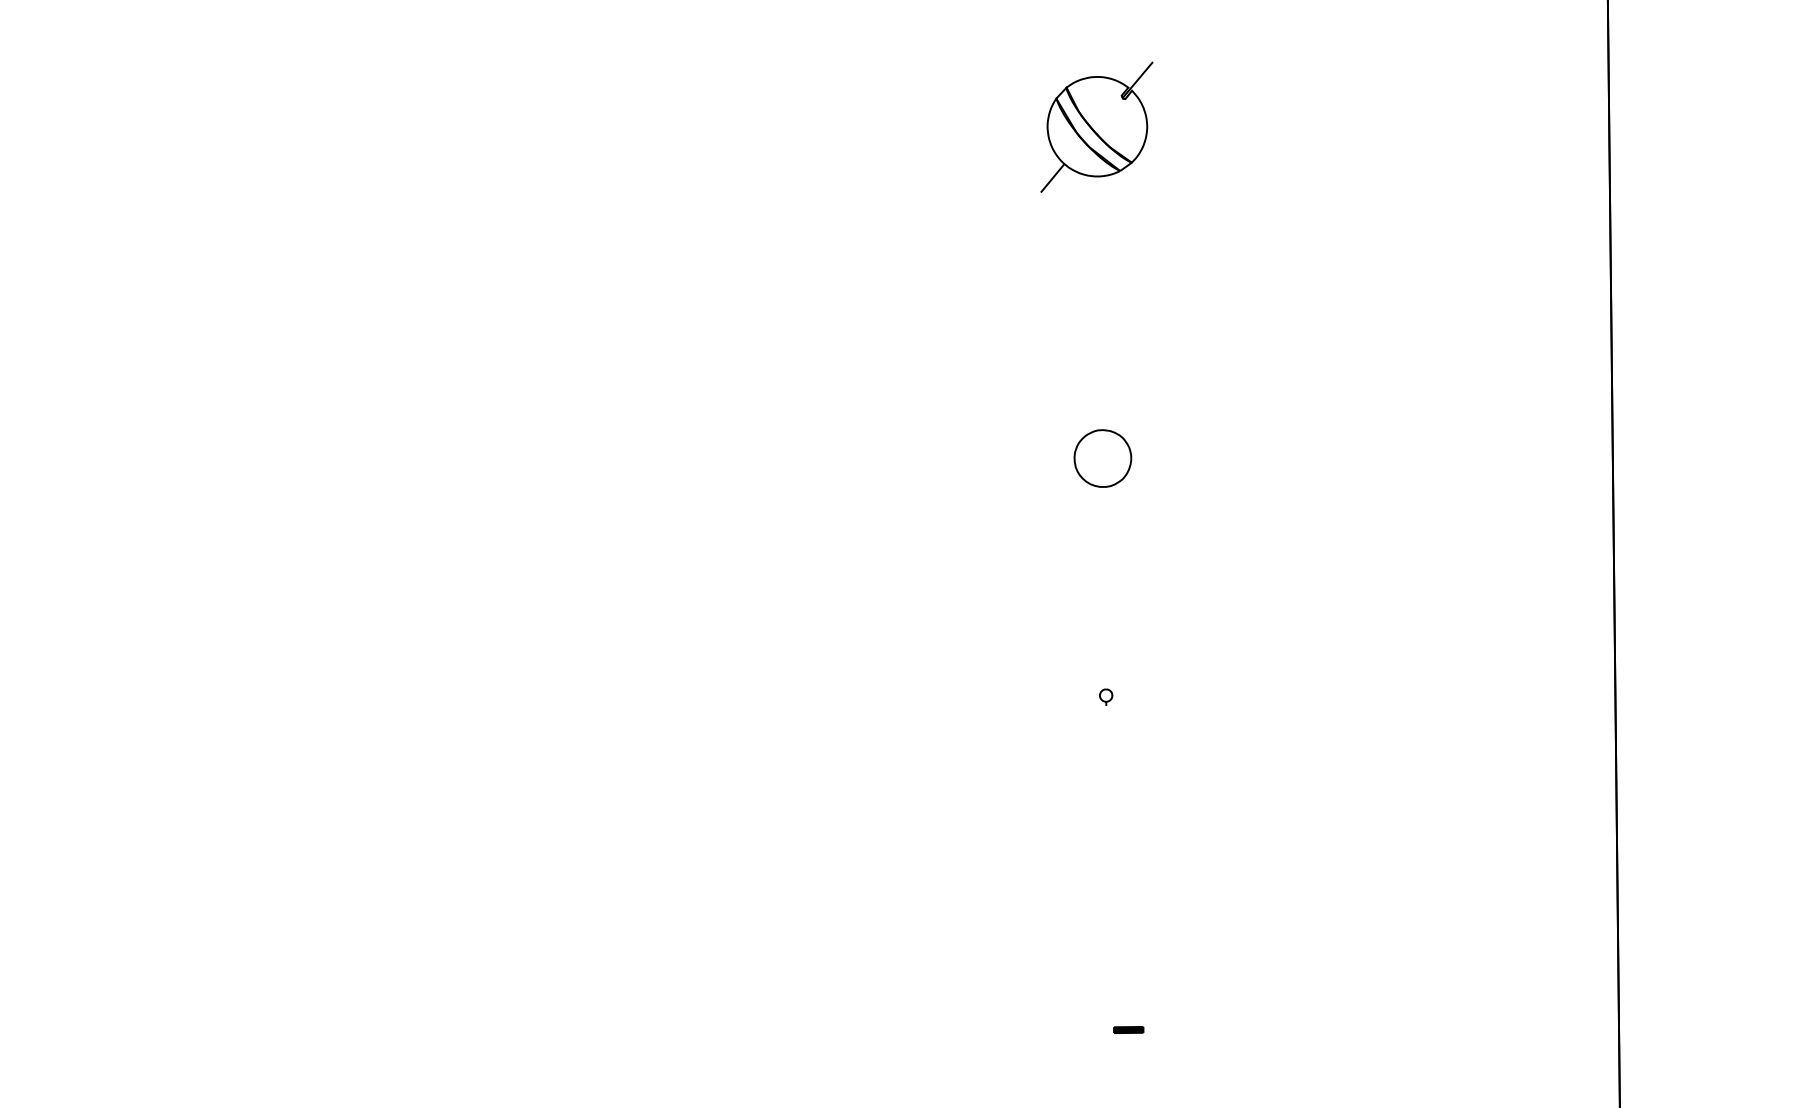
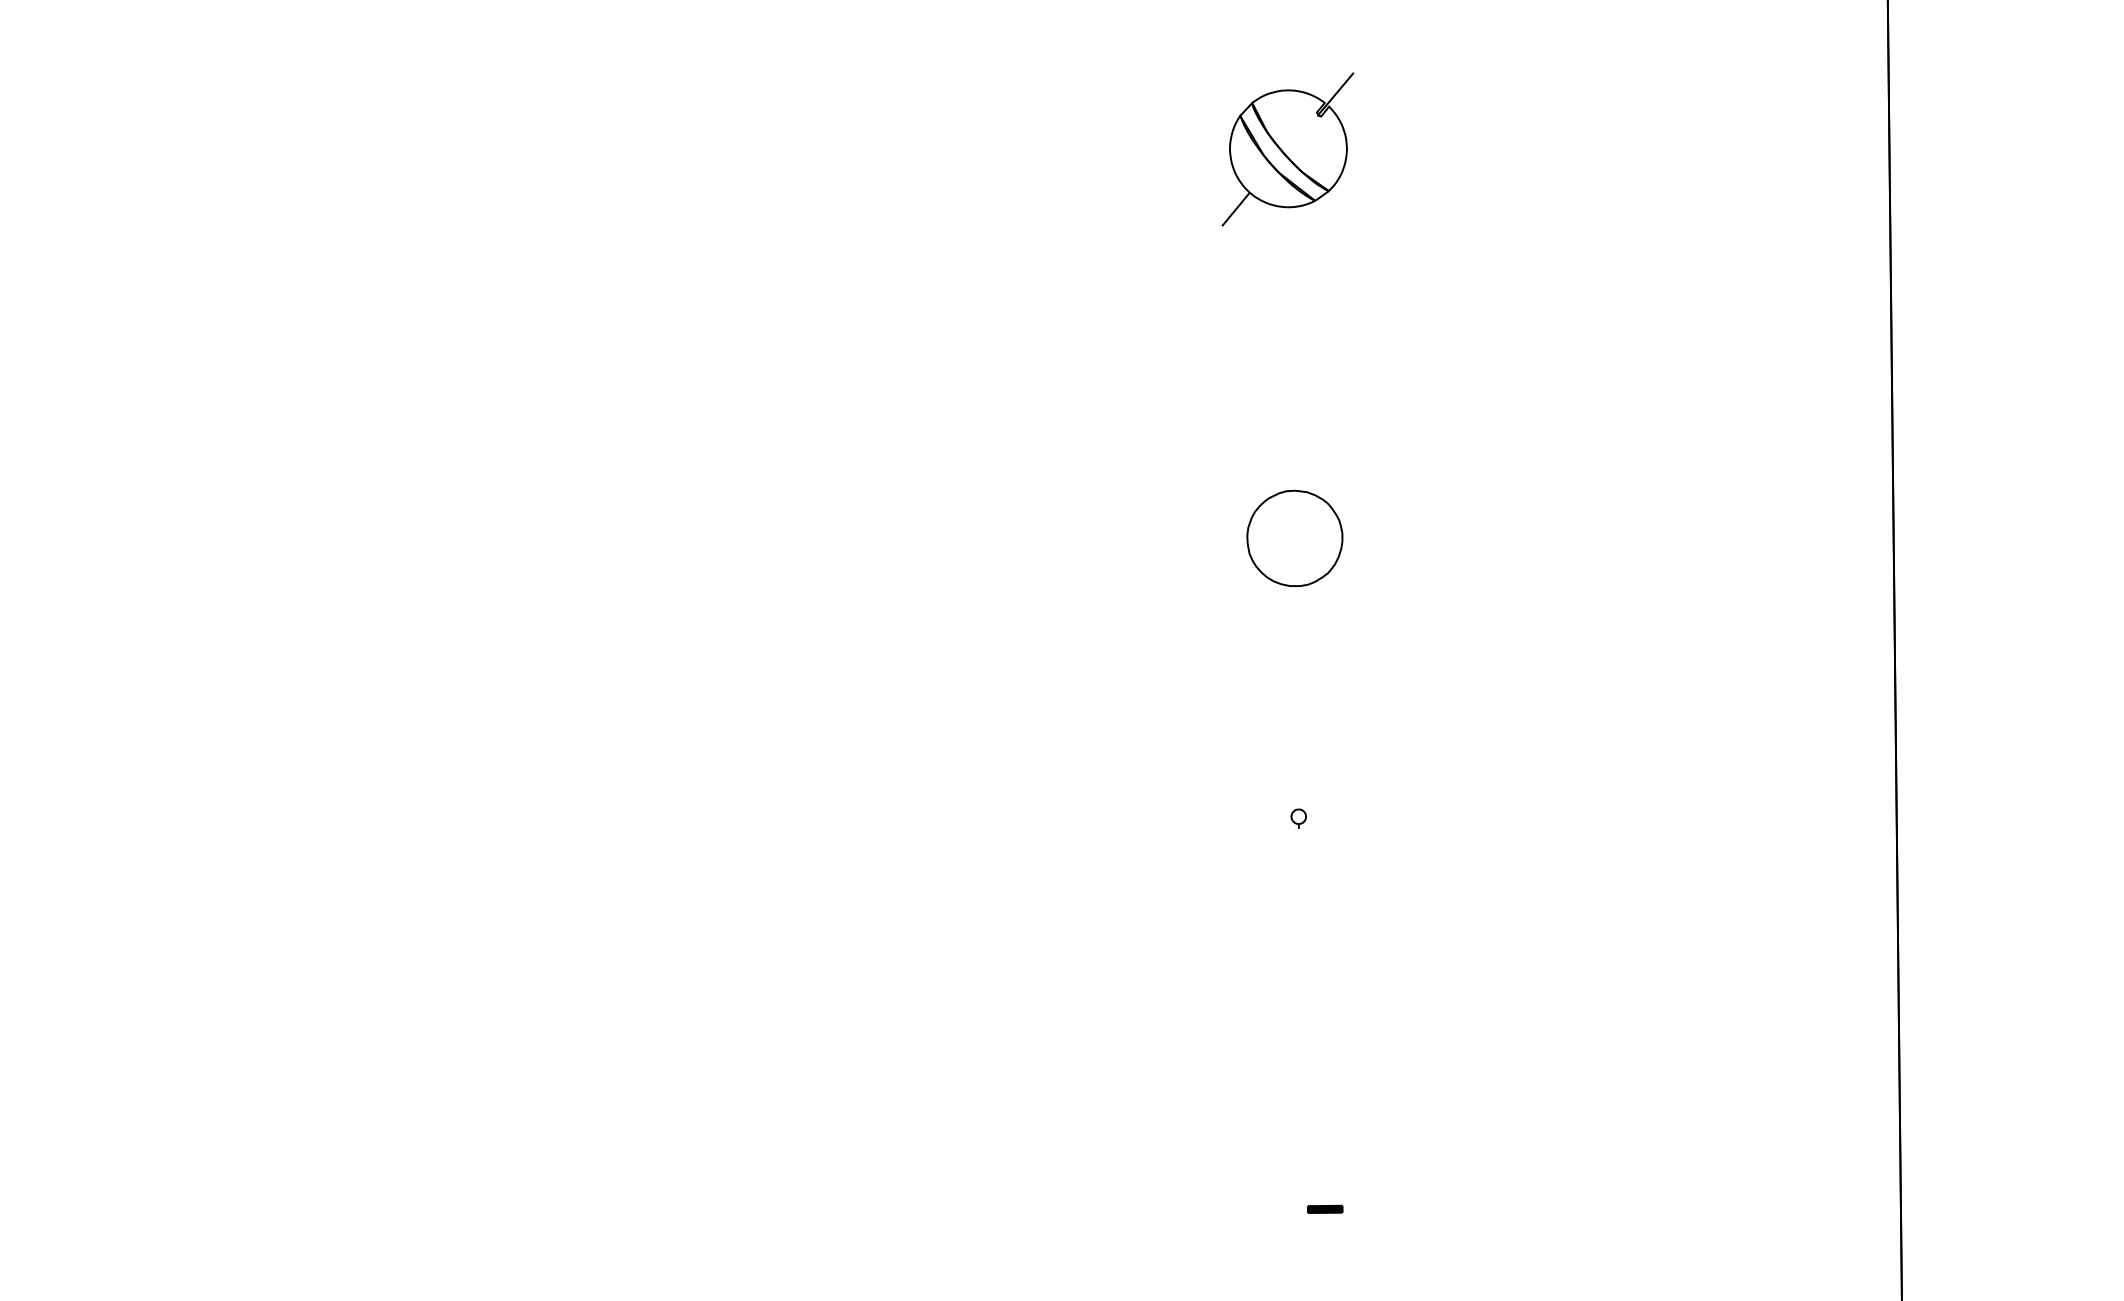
part: (1102, 458) -> (1294, 538), size x1.43

